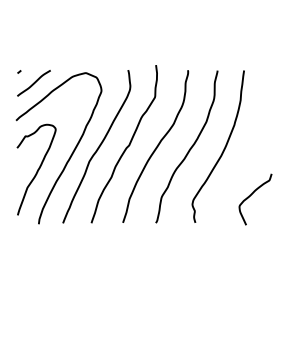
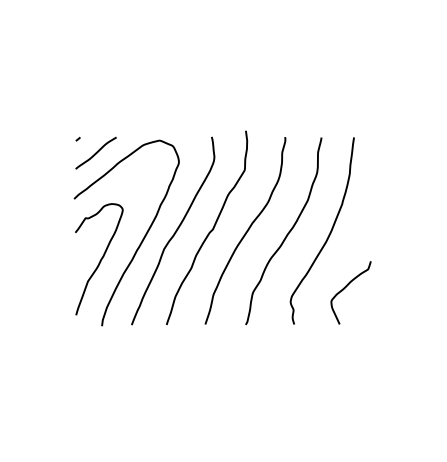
curve: (251, 195) -> (346, 287), moved

